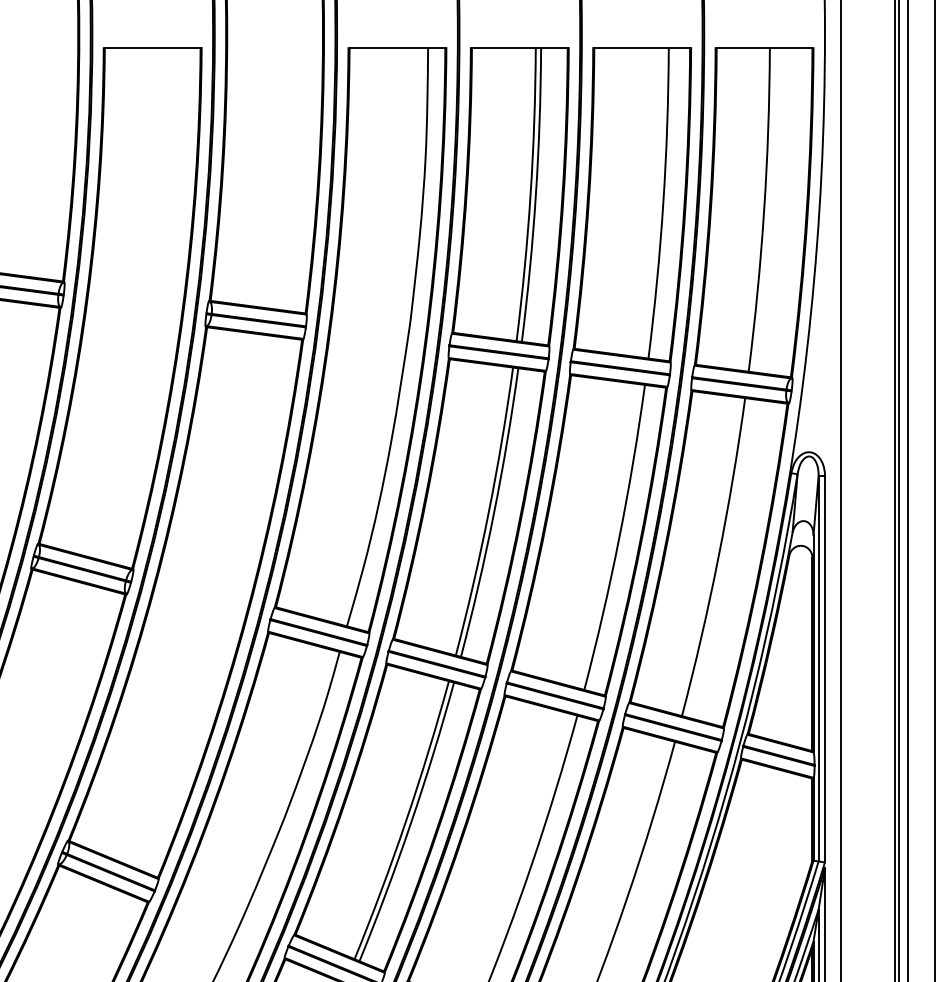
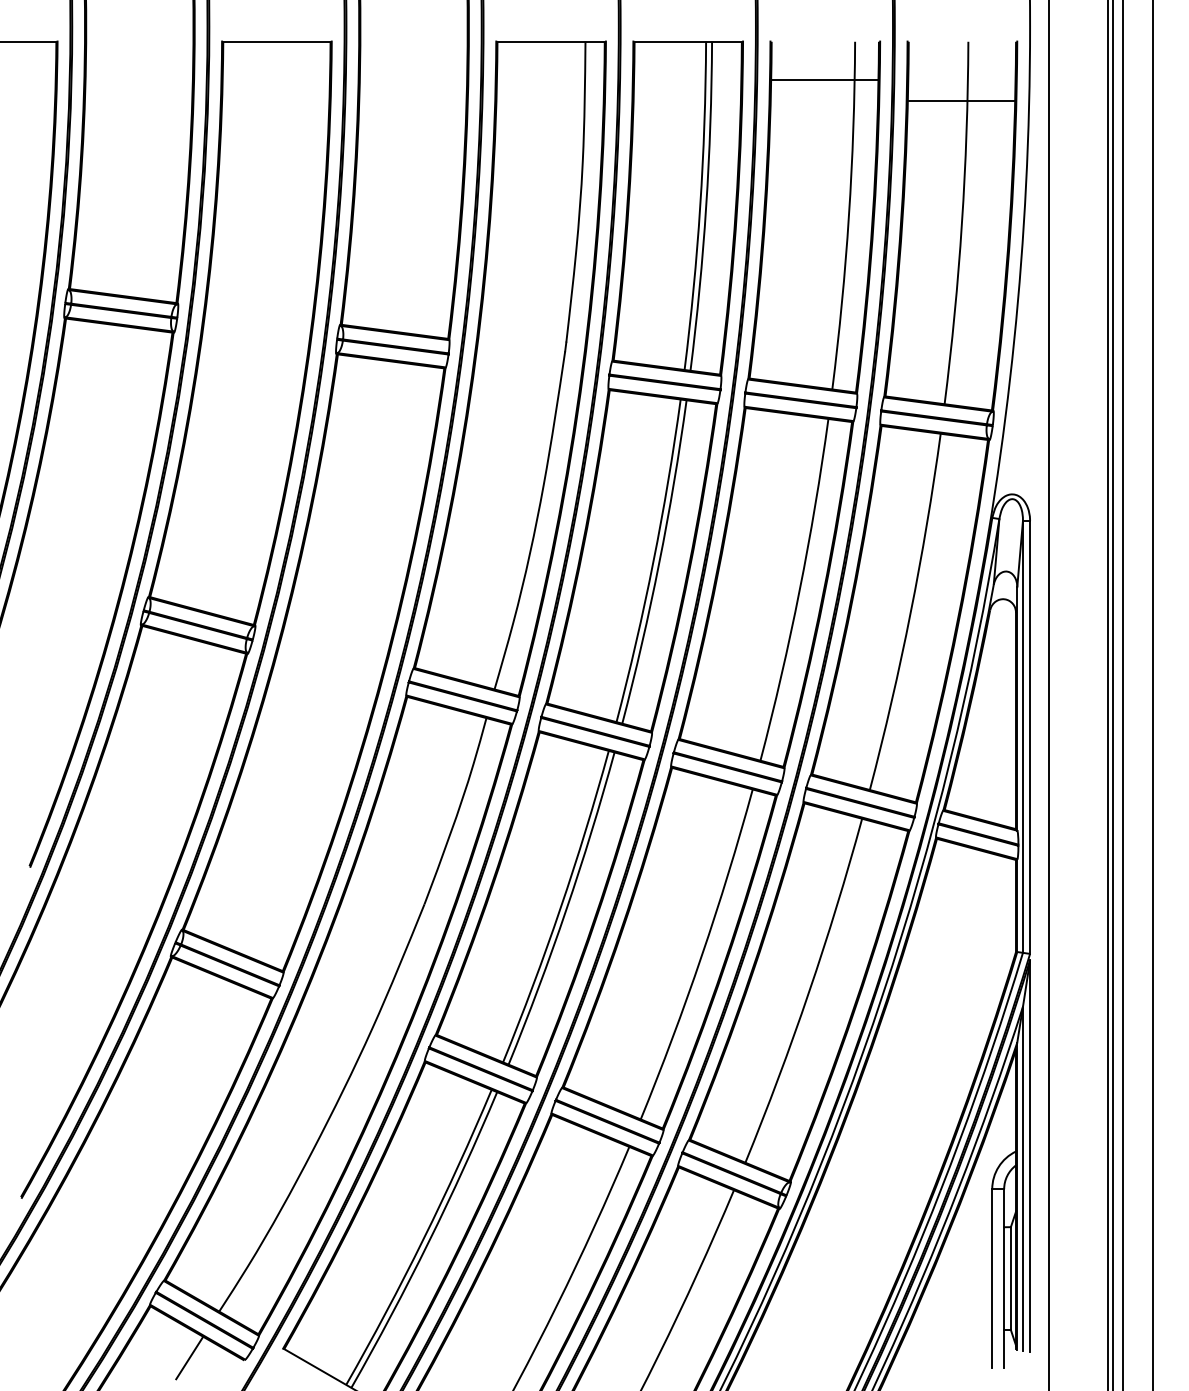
line: (641, 47) -> (824, 79), moved
line: (764, 47) -> (962, 100), moved

